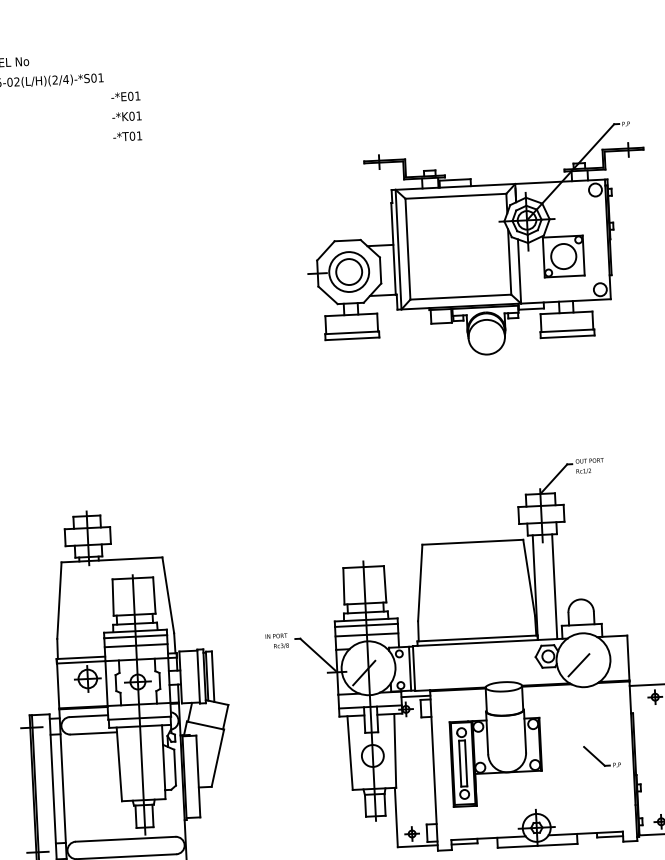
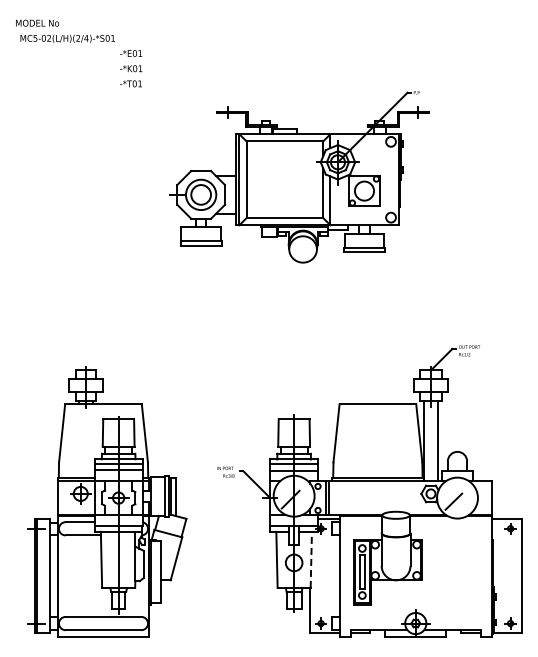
part: (477, 242) -> (299, 177), moved
line: (395, 750) -> (311, 559), solid -> dashed
part: (601, 756) -> (467, 571), removed

